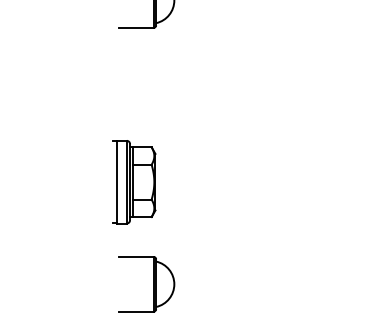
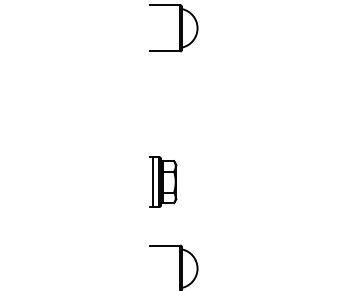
part: (134, 181) -> (163, 181), size x0.71

